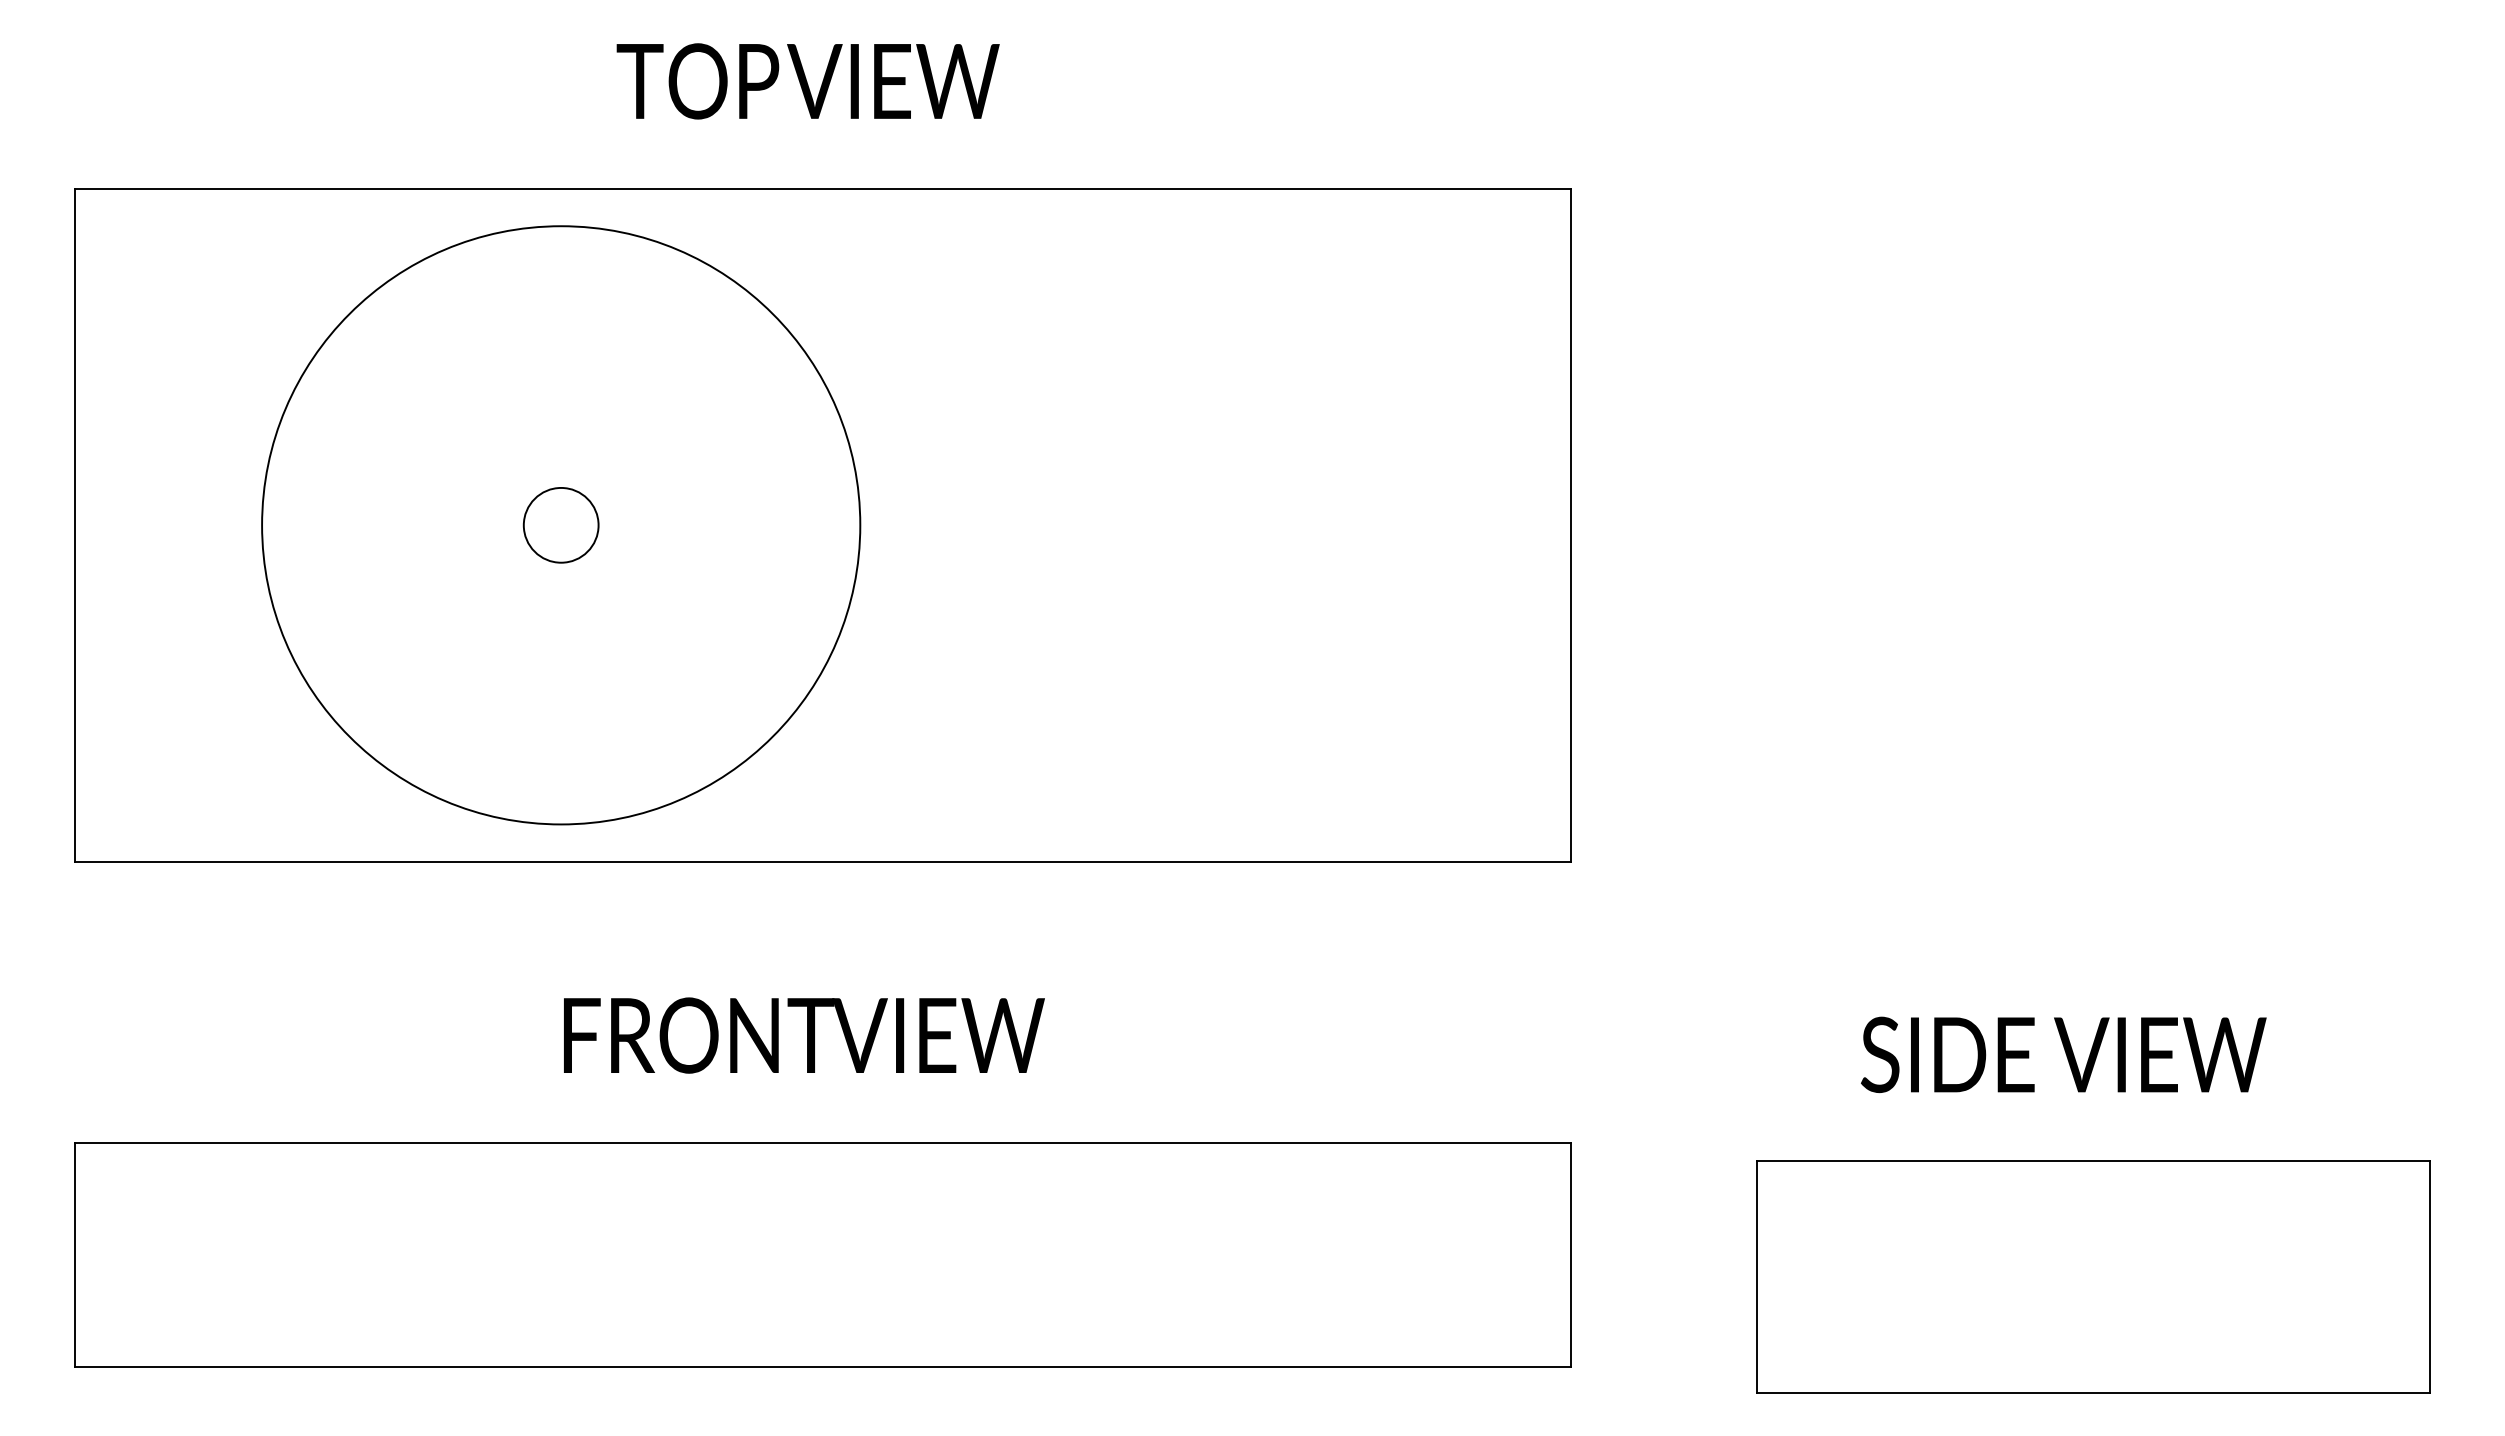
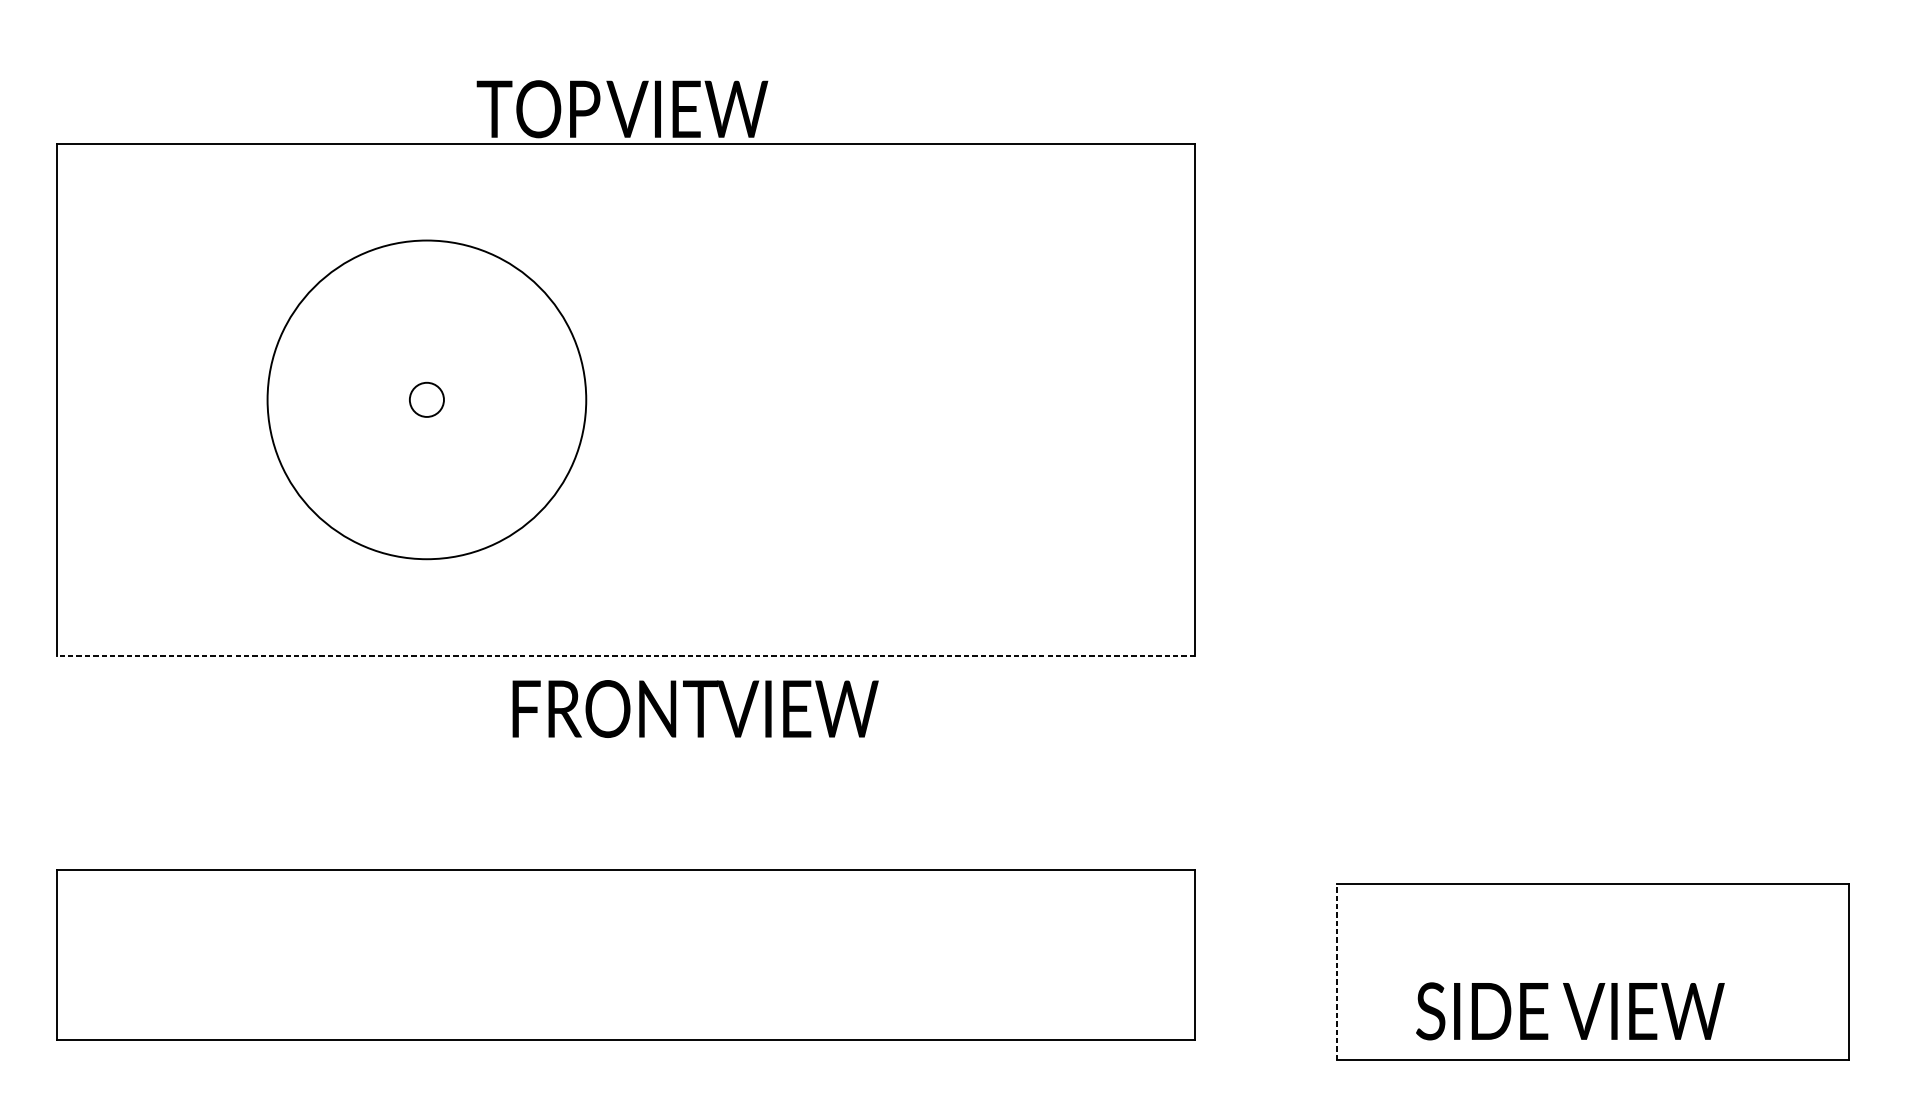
text: (807, 81) -> (621, 109), moved
circle: (560, 524) -> (426, 399), size x0.6
circle: (561, 525) -> (427, 400), size x0.7
line: (822, 861) -> (625, 655), solid -> dashed
text: (804, 1035) -> (695, 708), moved
text: (2063, 1054) -> (1570, 1011), moved
line: (1756, 1276) -> (1336, 971), solid -> dashed

